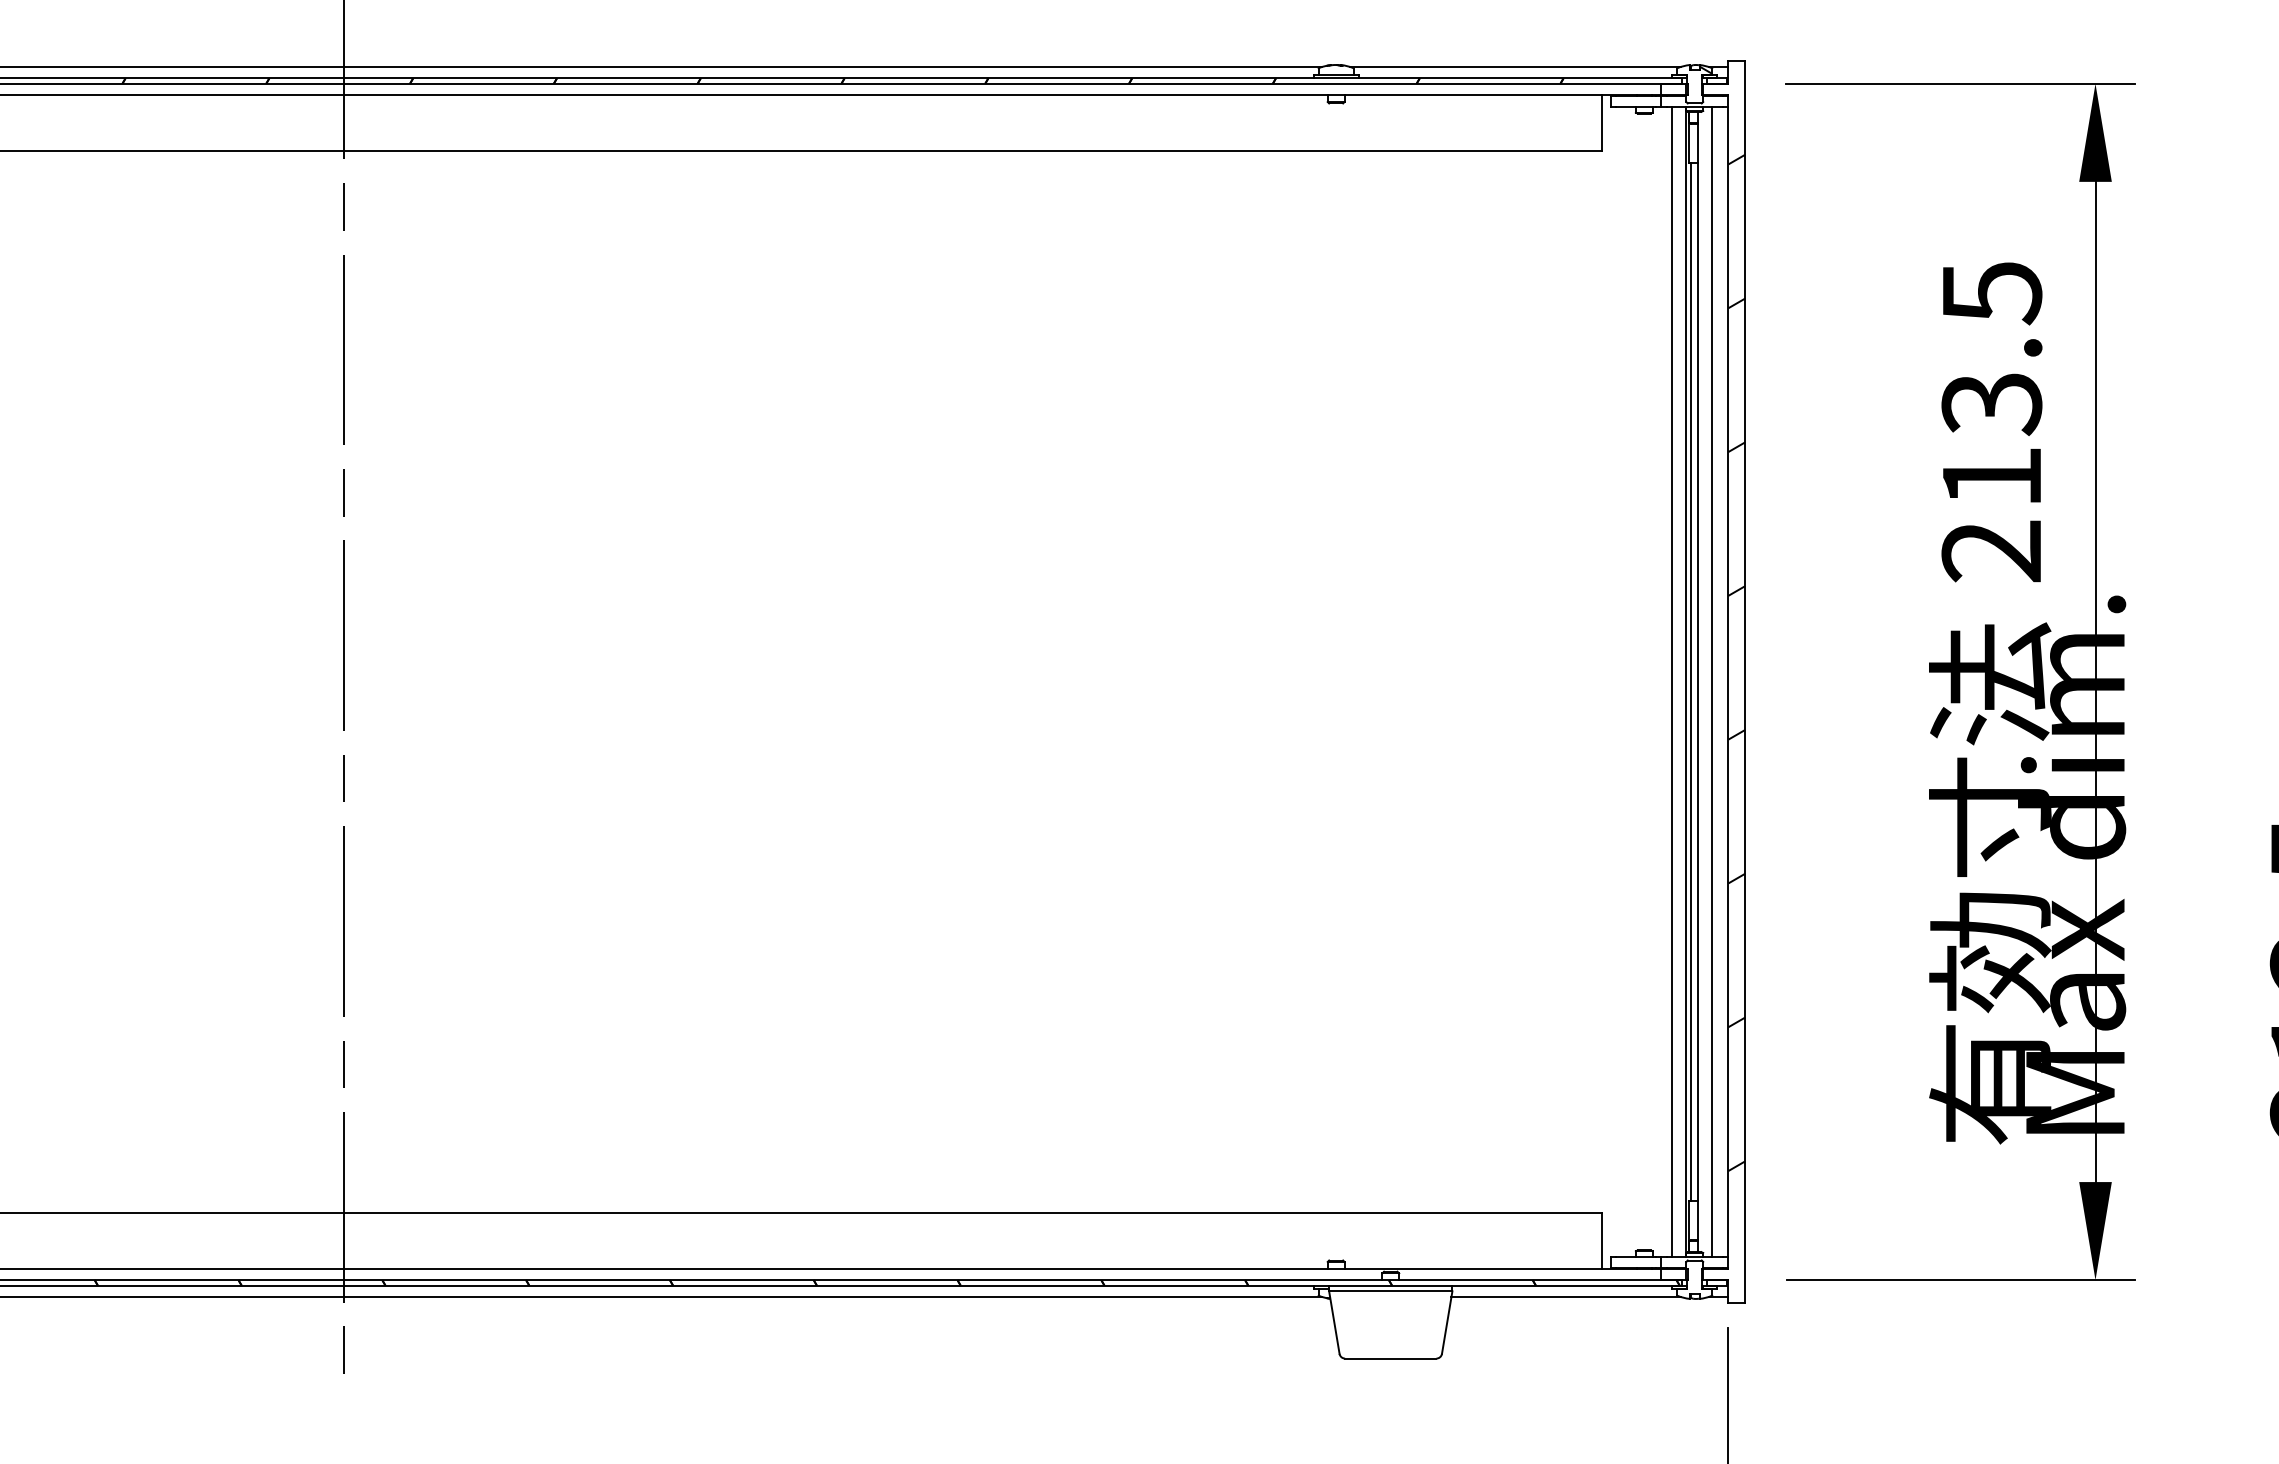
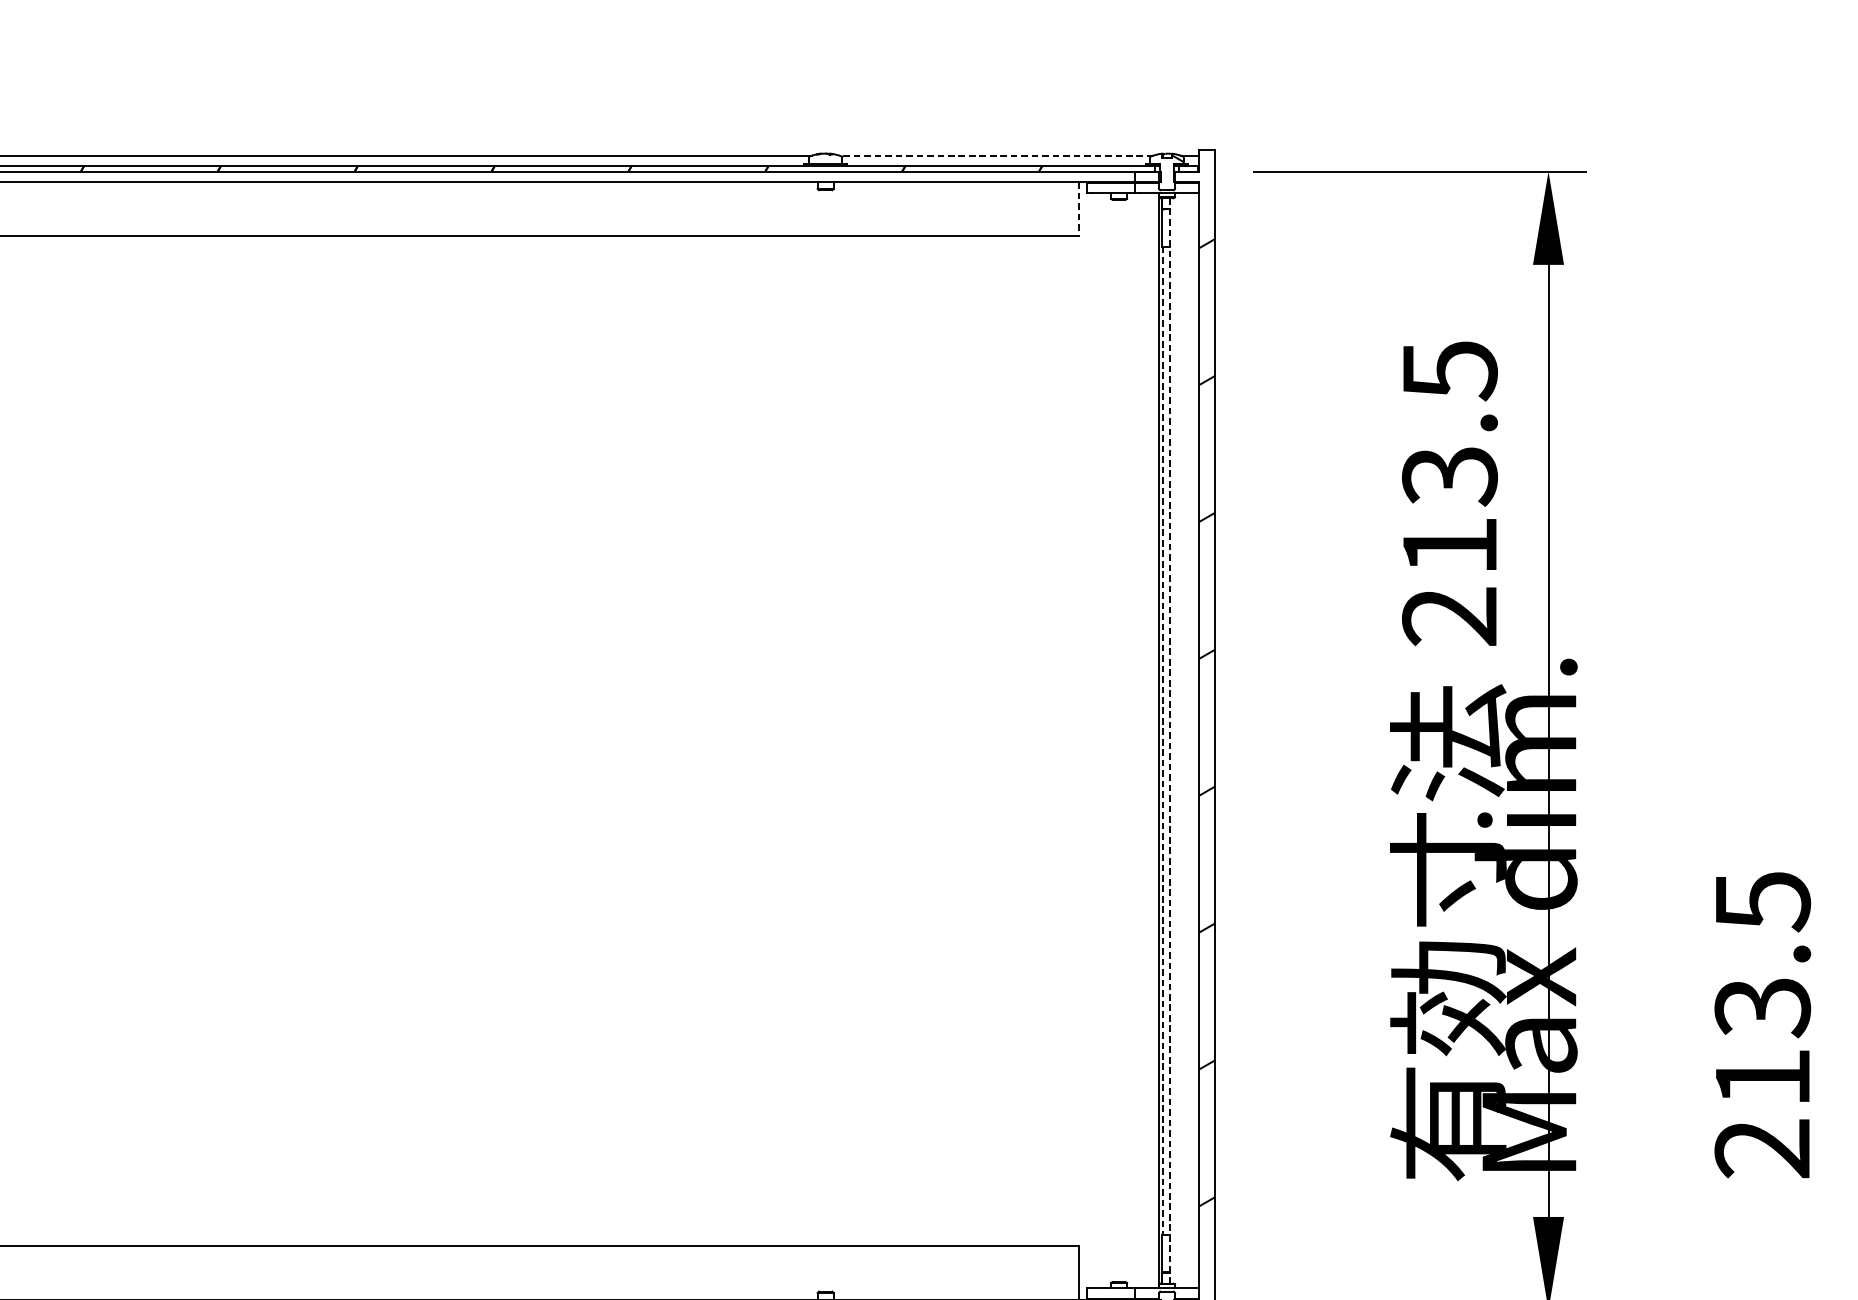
line: (1514, 67) -> (995, 156), solid -> dashed
line: (1602, 123) -> (1079, 209), solid -> dashed
line: (1672, 681) -> (1145, 740), removed
line: (1711, 681) -> (1182, 740), removed
line: (1690, 682) -> (1162, 741), solid -> dashed
line: (1697, 682) -> (1169, 741), solid -> dashed

